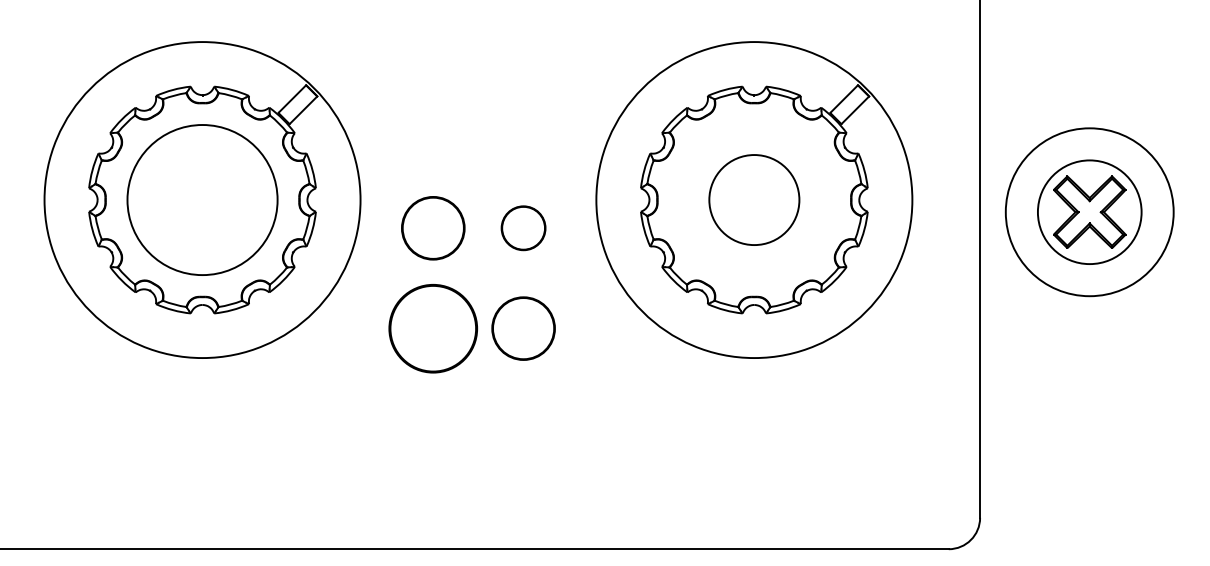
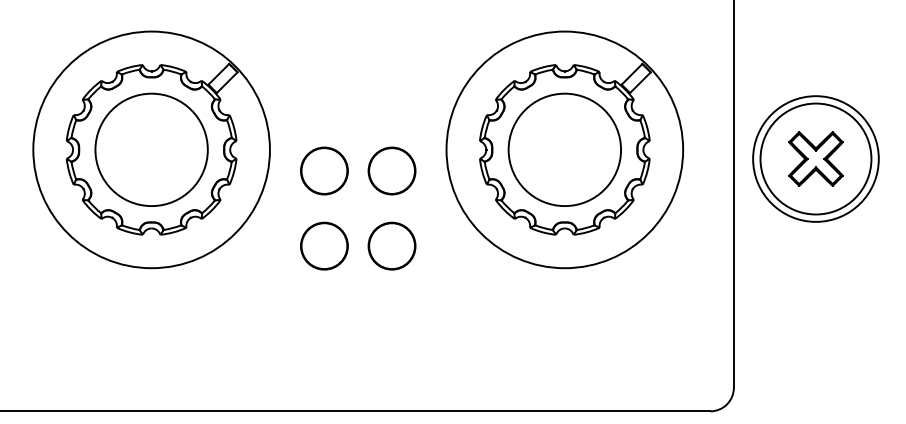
circle: (753, 199) -> (564, 149), size x1.67
circle: (1089, 211) -> (815, 158), size x1.43
part: (522, 227) -> (391, 170), size x1.43
part: (433, 327) -> (324, 245), size x0.71

